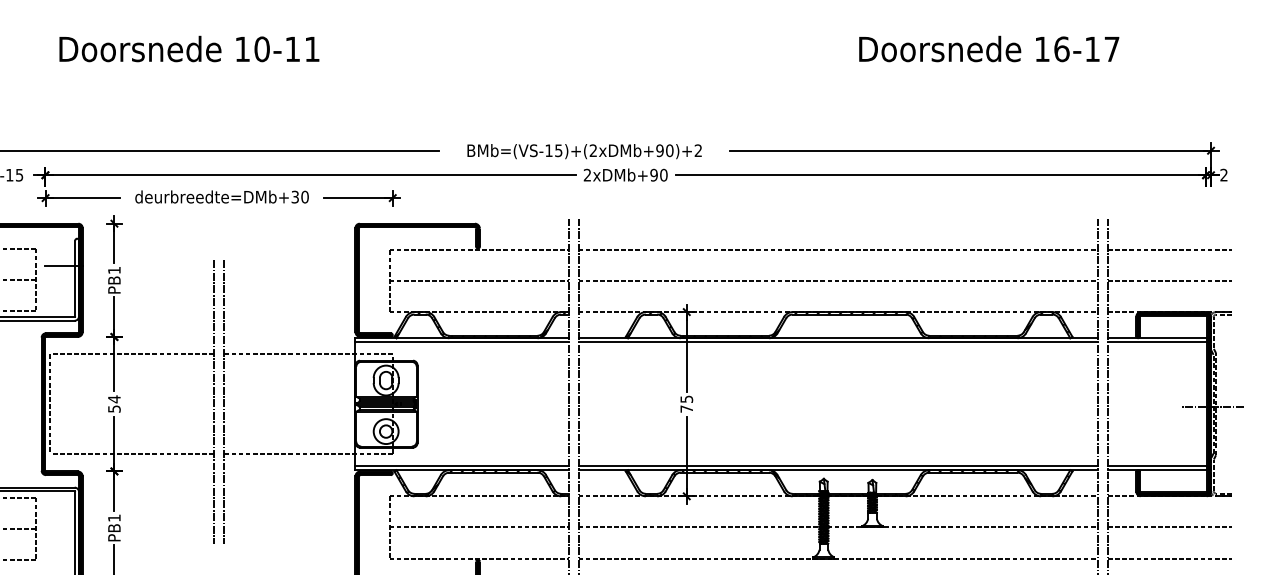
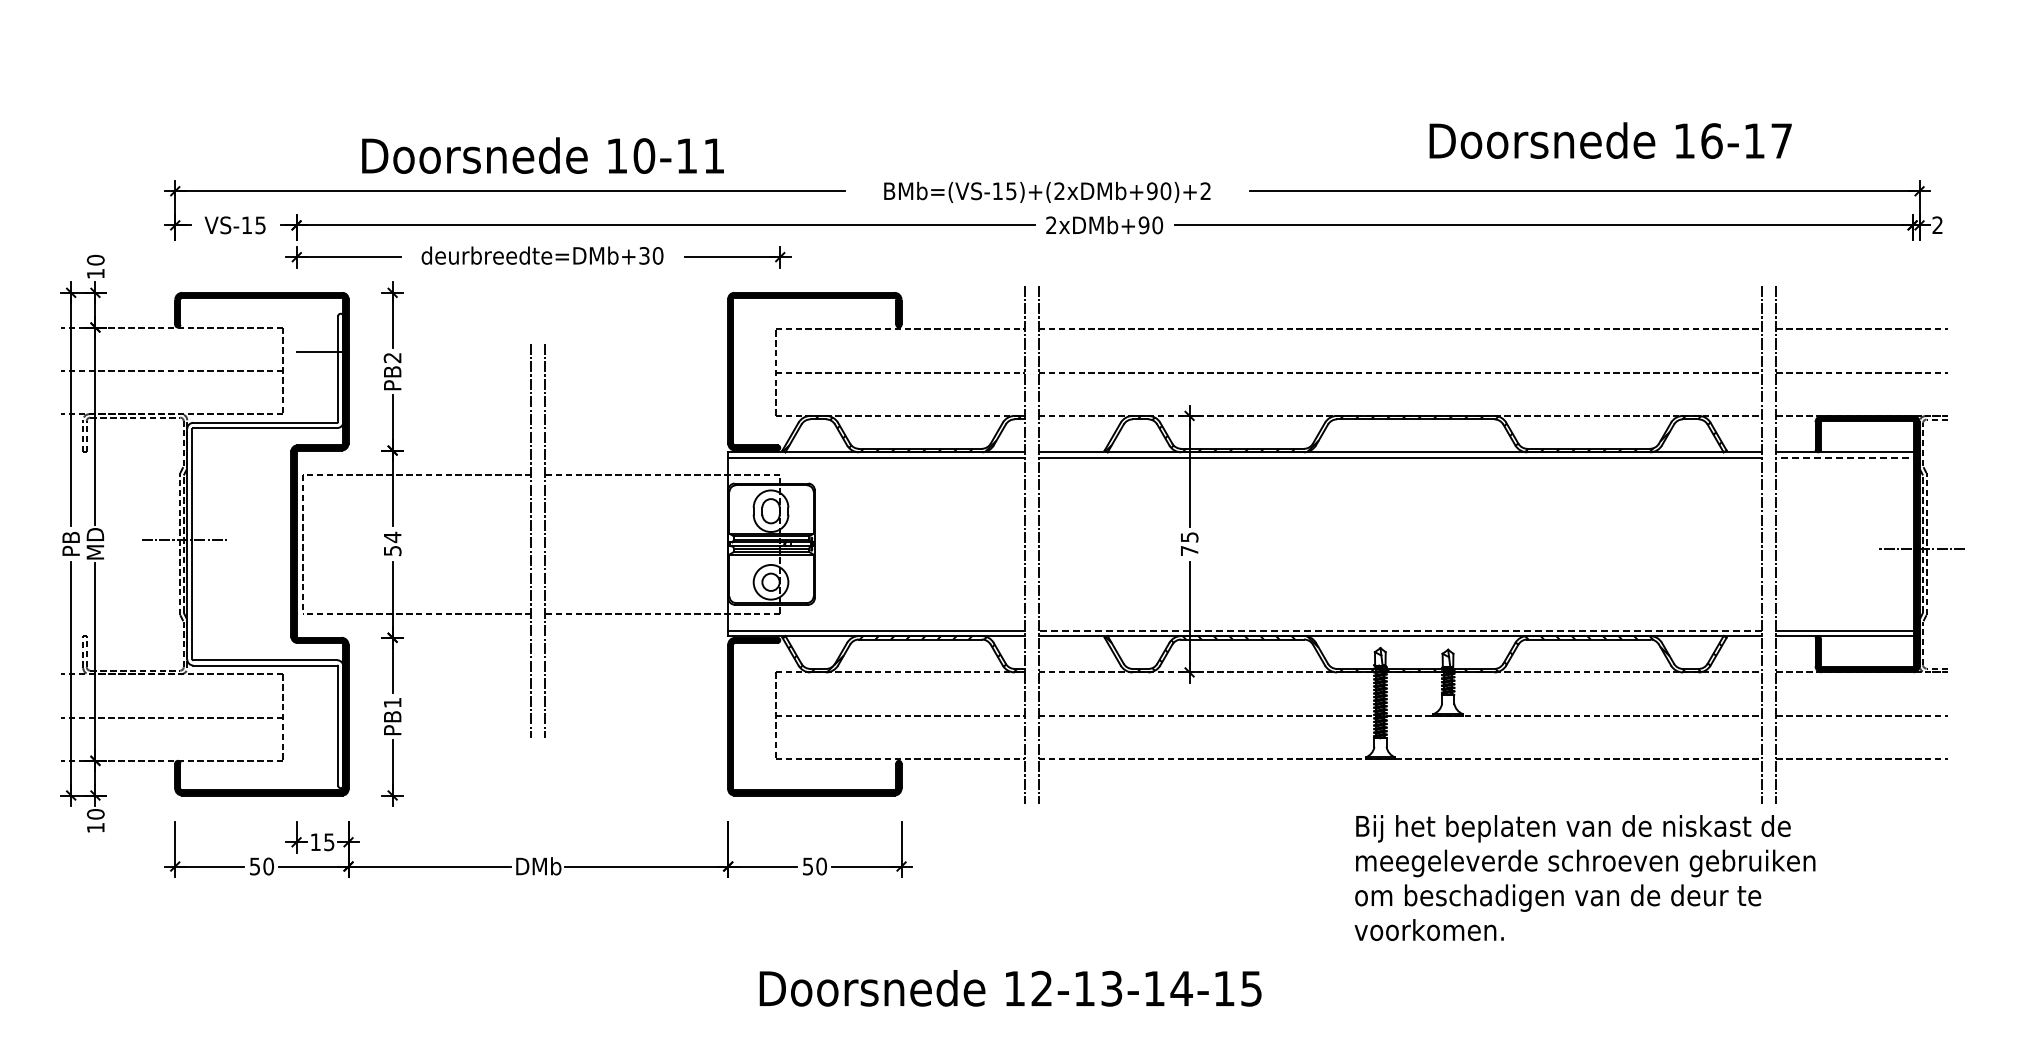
text: (188, 48) -> (542, 155), moved
text: (989, 48) -> (1610, 140), moved
text: (114, 270) -> (392, 358), PB1 -> PB2
line: (1159, 341) -> (1847, 457), solid -> dashed
line: (838, 466) -> (1400, 630), solid -> dashed

